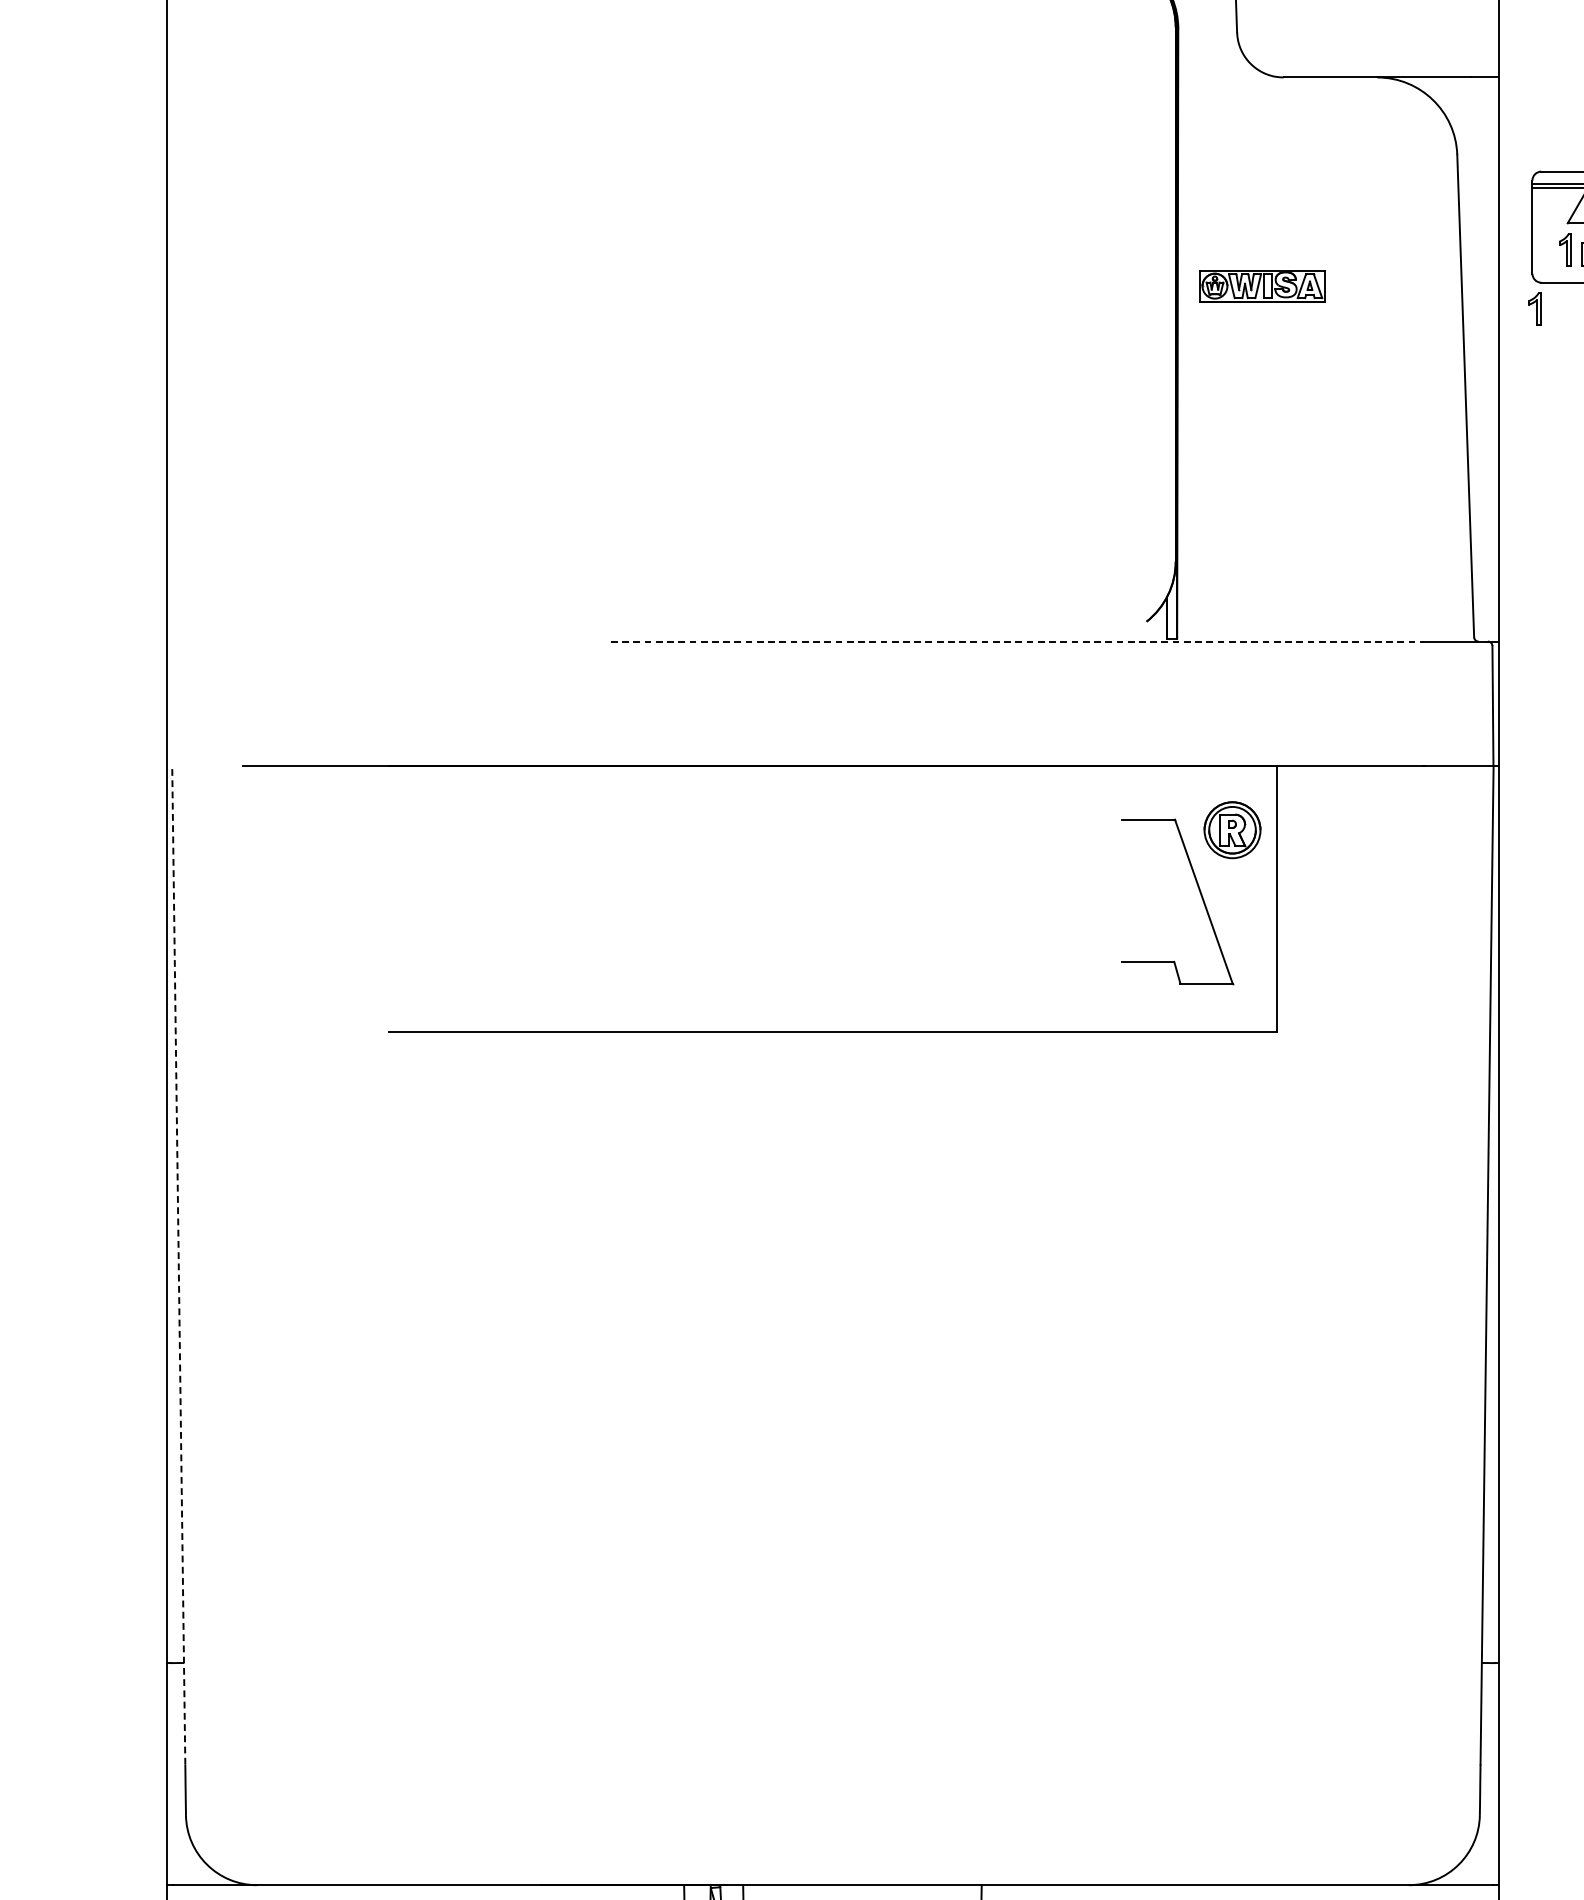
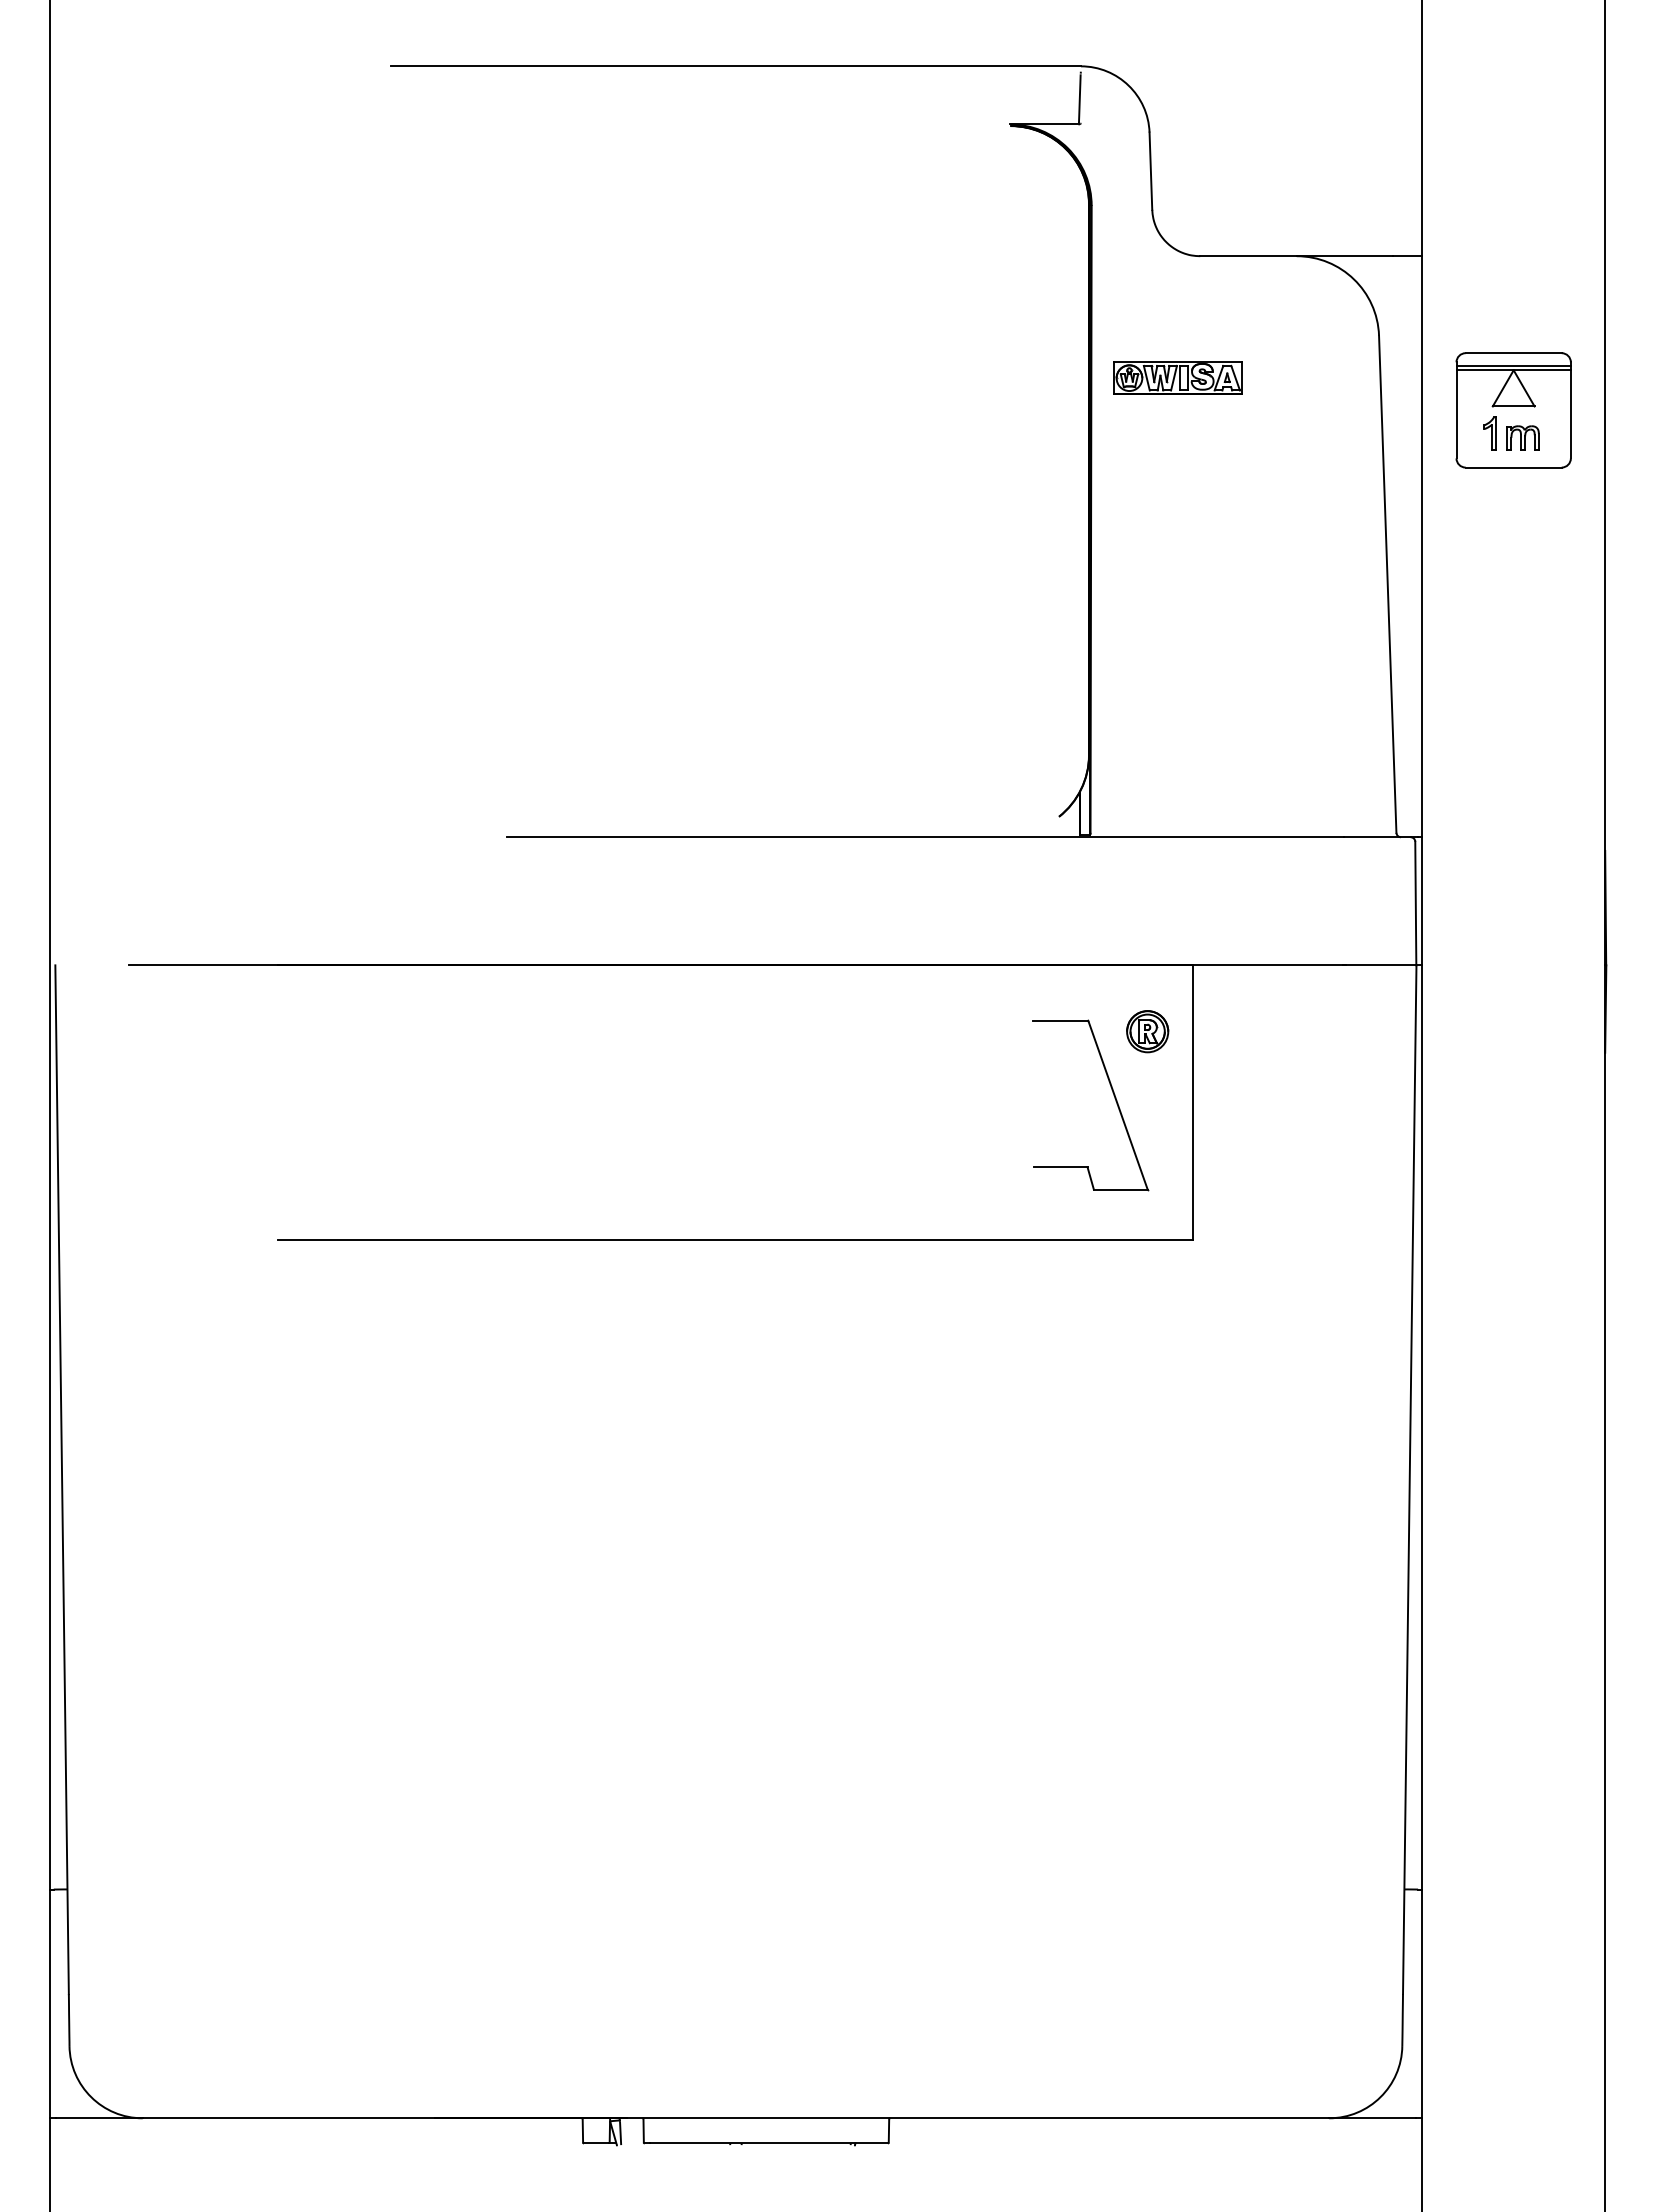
part: (1261, 285) -> (1177, 377), moved
part: (1534, 308) -> (1458, 494), removed
line: (1016, 641) -> (925, 837), dashed -> solid
part: (1232, 830) -> (1147, 1031), size x0.71
line: (179, 1265) -> (62, 1479), dashed -> solid

